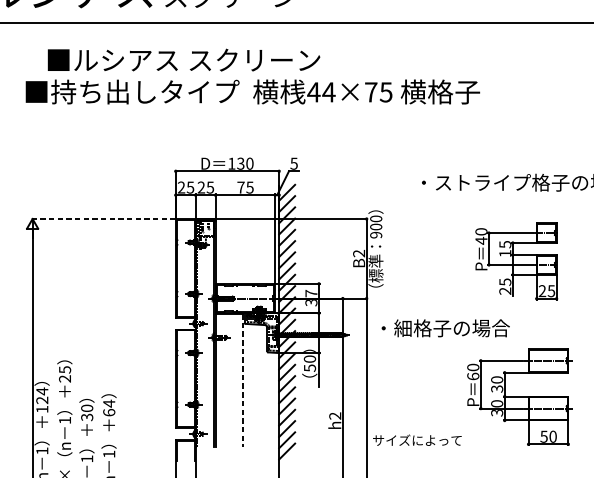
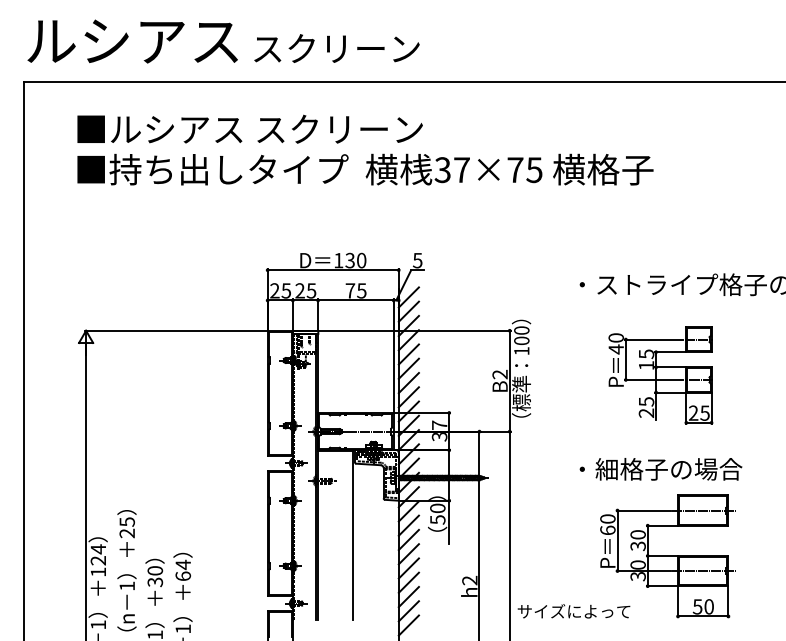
text: (183, 59) -> (249, 128), moved
text: (321, 92) -> (452, 170), 44×75 -> 37×75
line: (103, 218) -> (175, 330), dashed -> solid
text: (375, 235) -> (521, 351), 900 -> 100
part: (516, 261) -> (660, 375), moved
text: (445, 328) -> (660, 469), moved
line: (243, 381) -> (353, 536), dashed -> solid
part: (520, 397) -> (667, 556), moved

